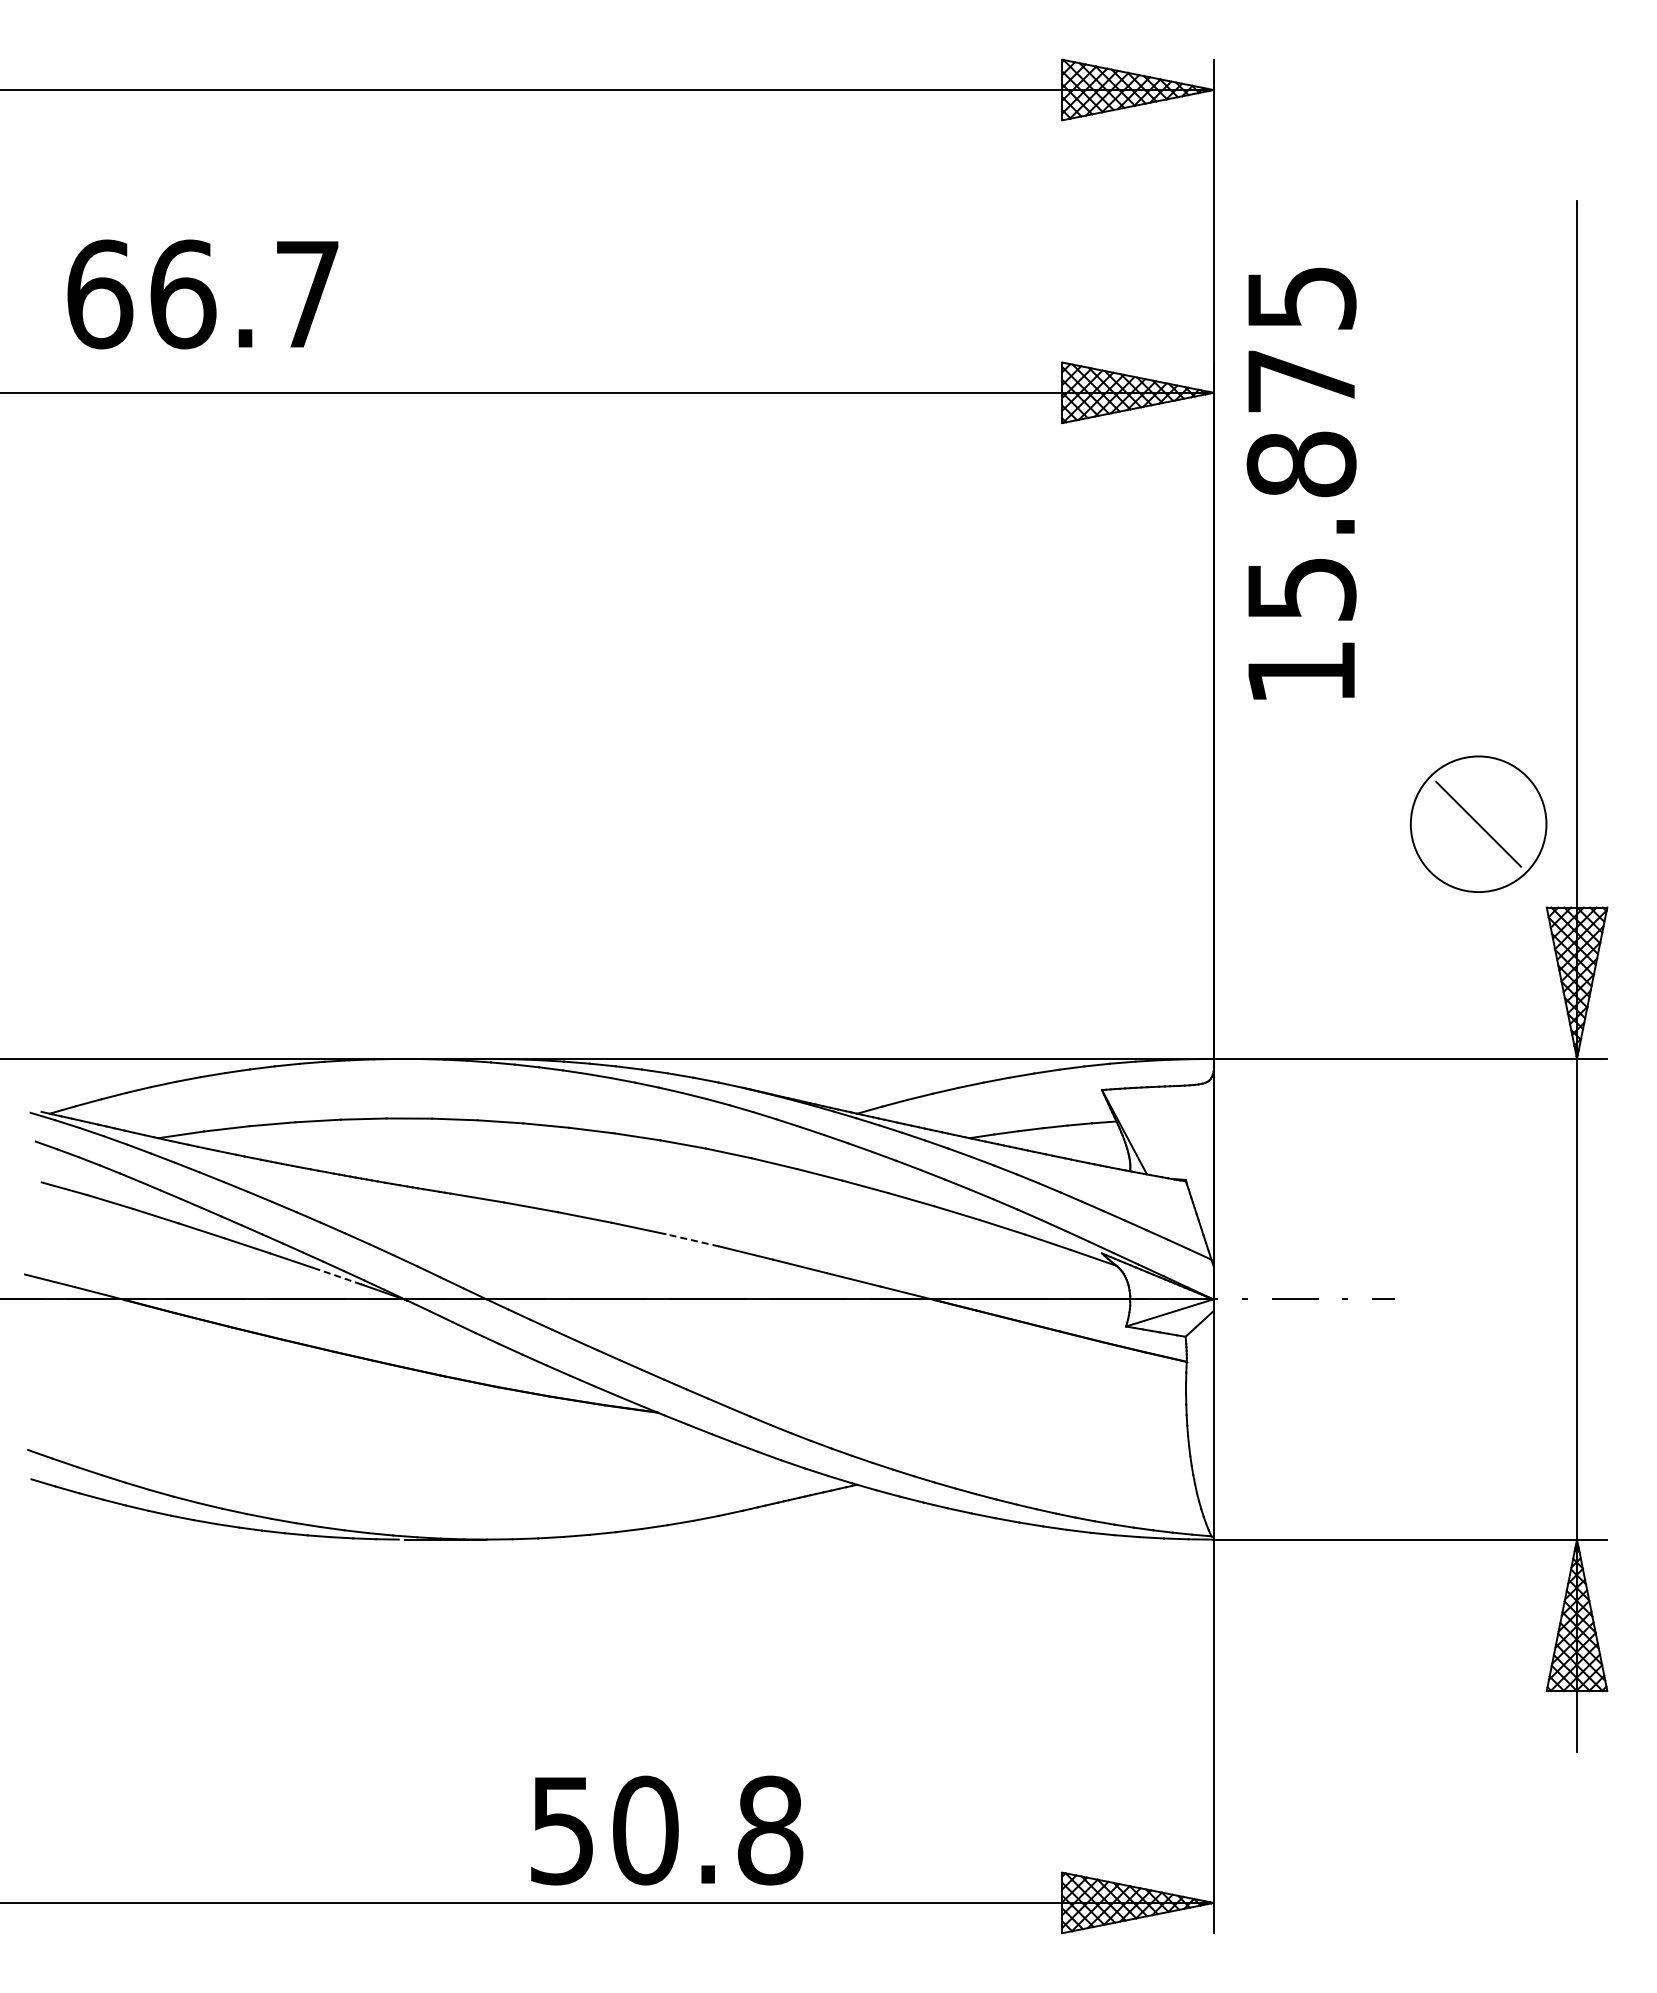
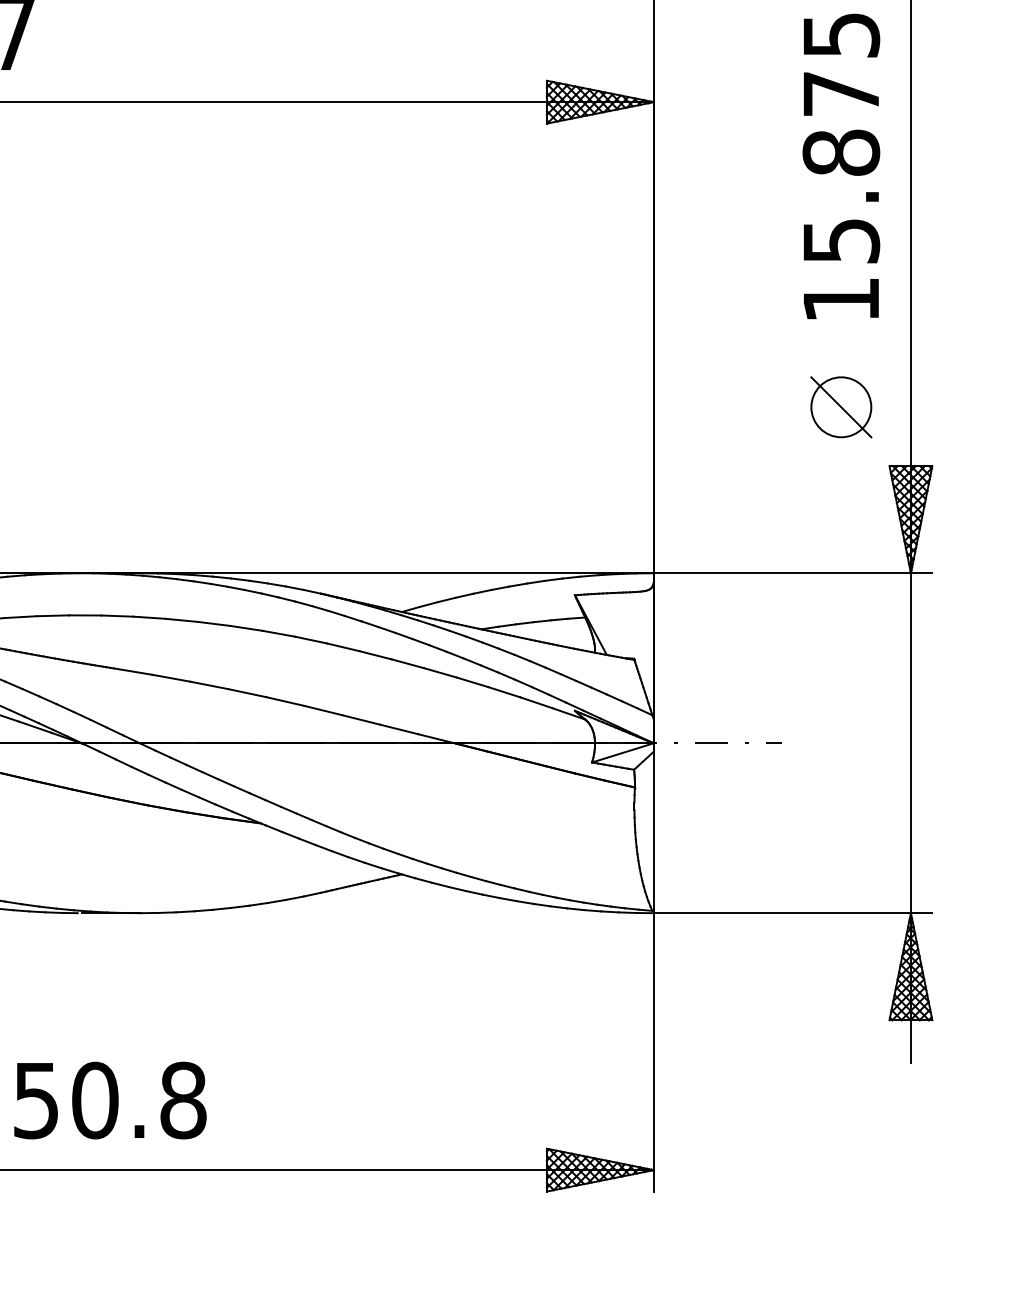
text: (1301, 483) -> (841, 166), moved
circle: (1478, 823) -> (841, 406), size x0.62
line: (692, 1240) -> (285, 701), dashed -> solid
line: (338, 1276) -> (35, 727), dashed -> solid
text: (667, 1830) -> (110, 1100), moved

